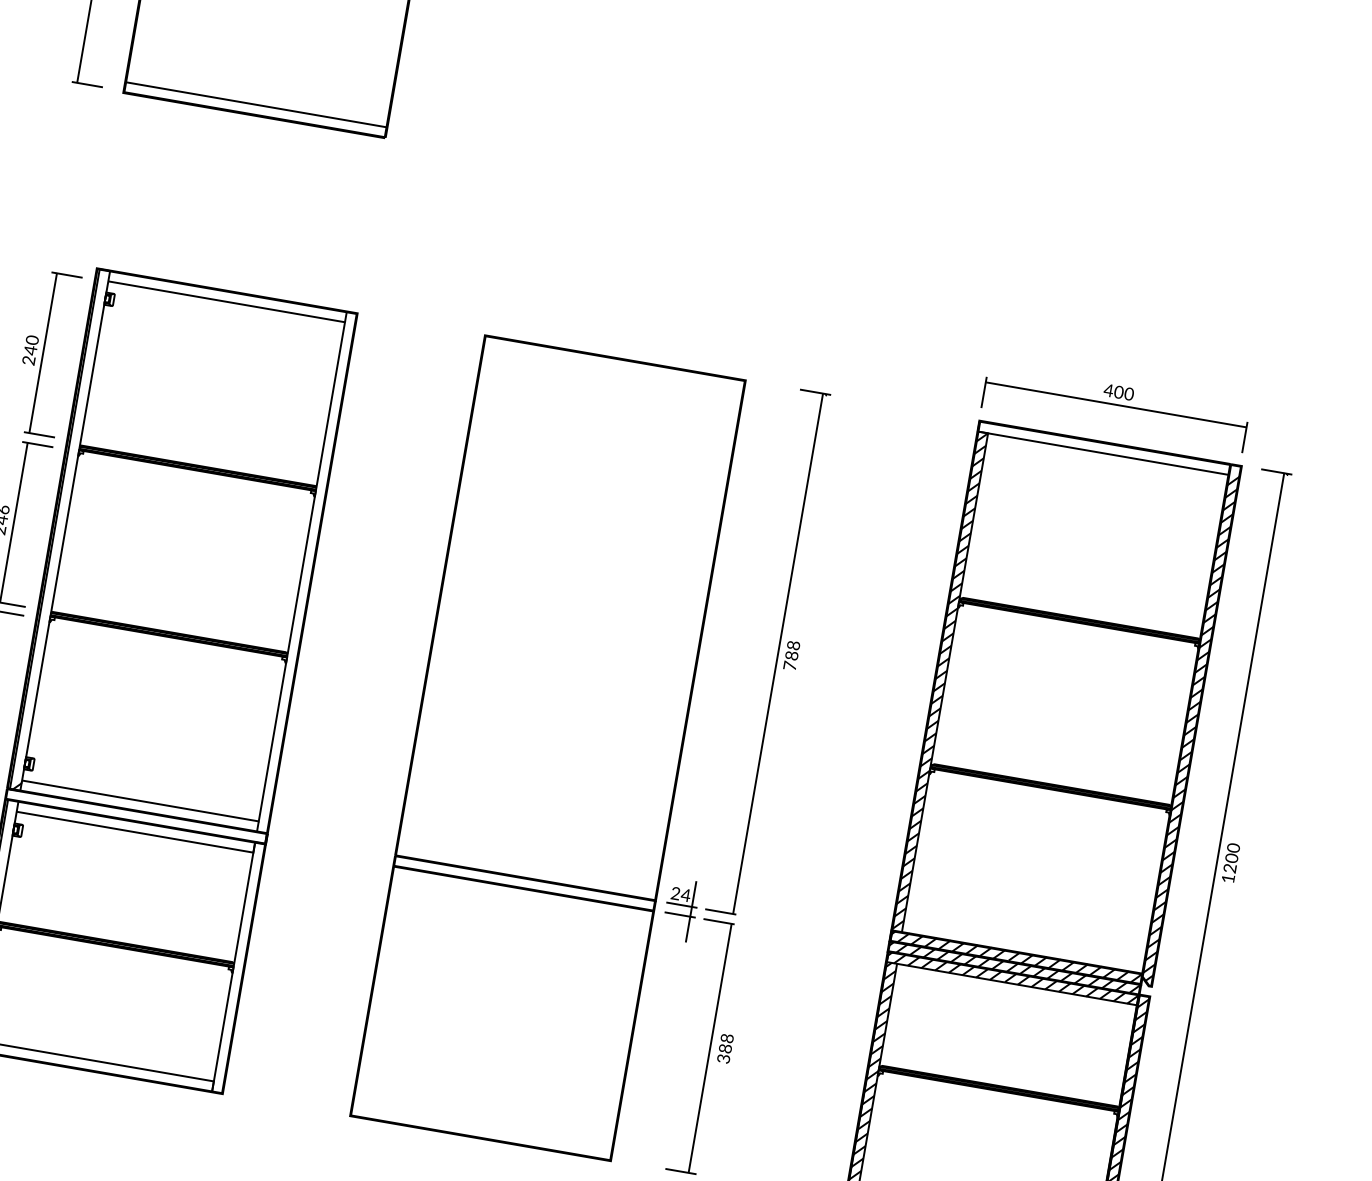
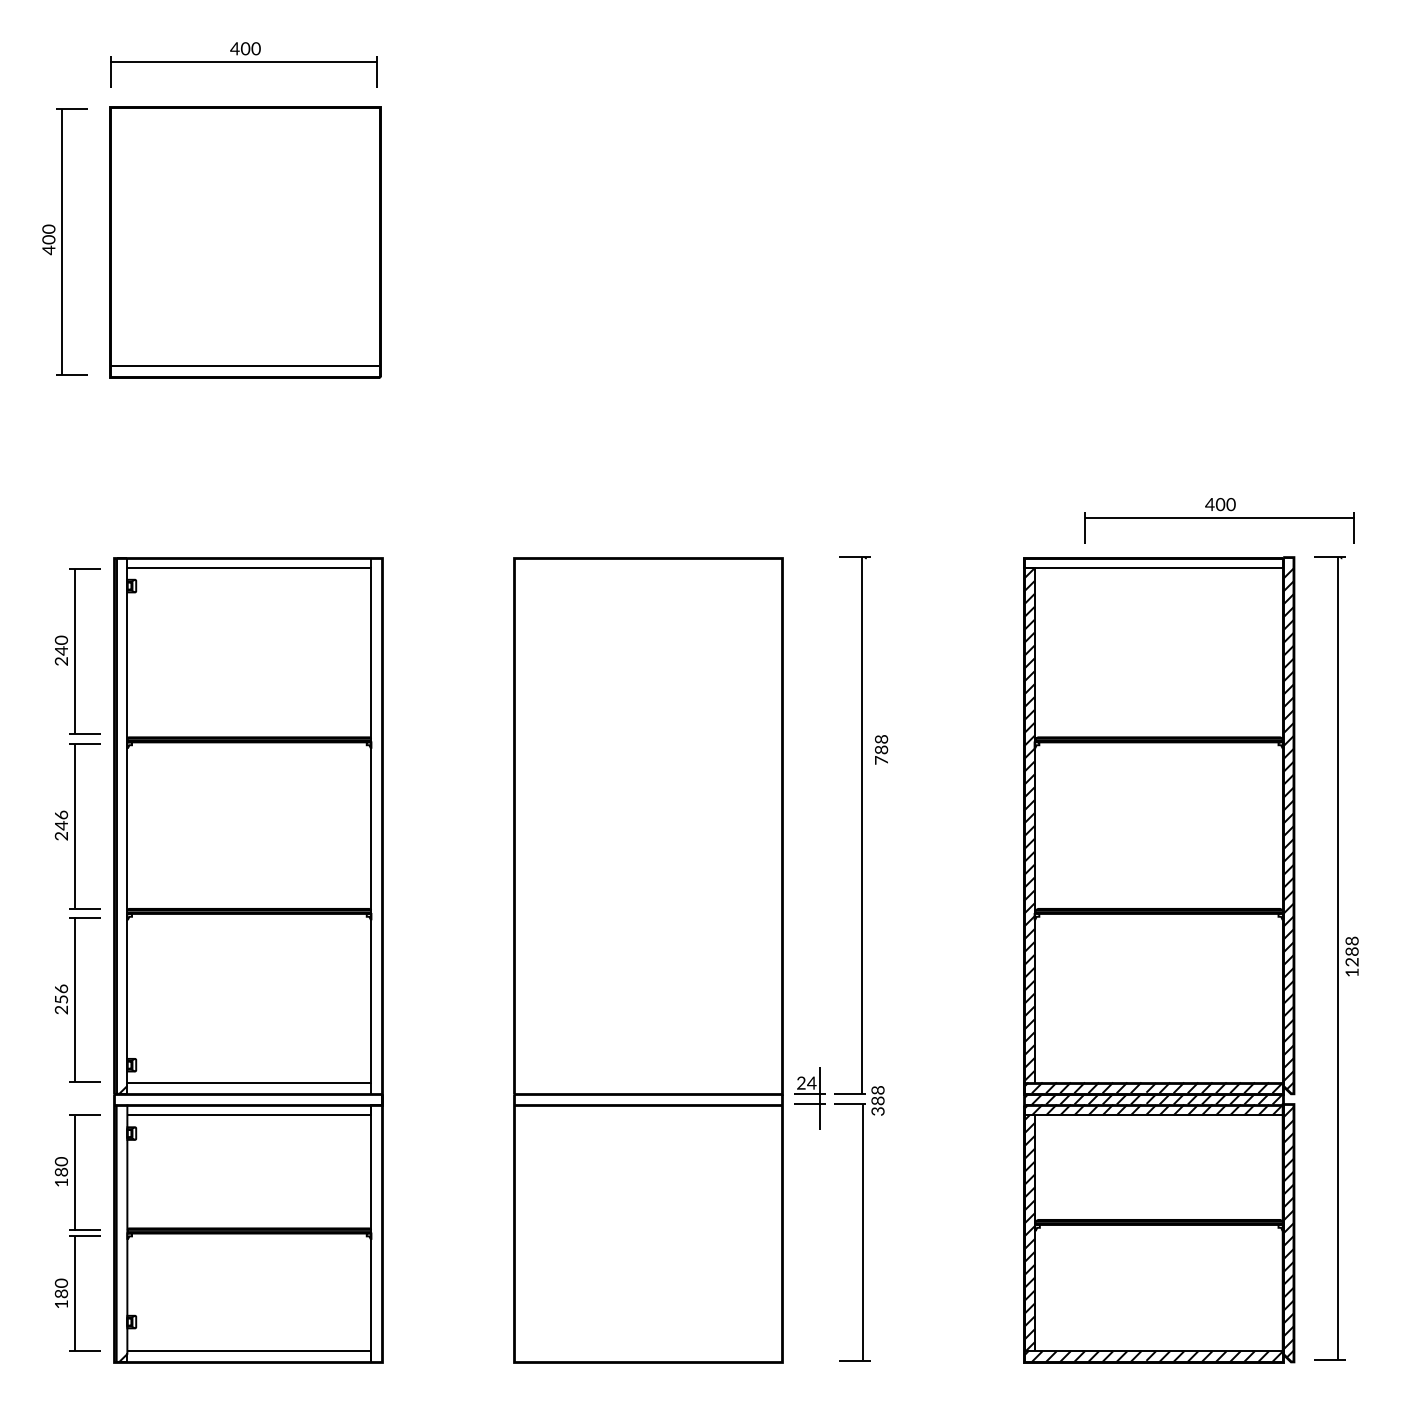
part: (1115, 407) -> (1219, 520), moved
text: (791, 655) -> (881, 749), moved
text: (1233, 853) -> (1352, 946), 1200 -> 1288
text: (725, 1048) -> (877, 1100), moved

